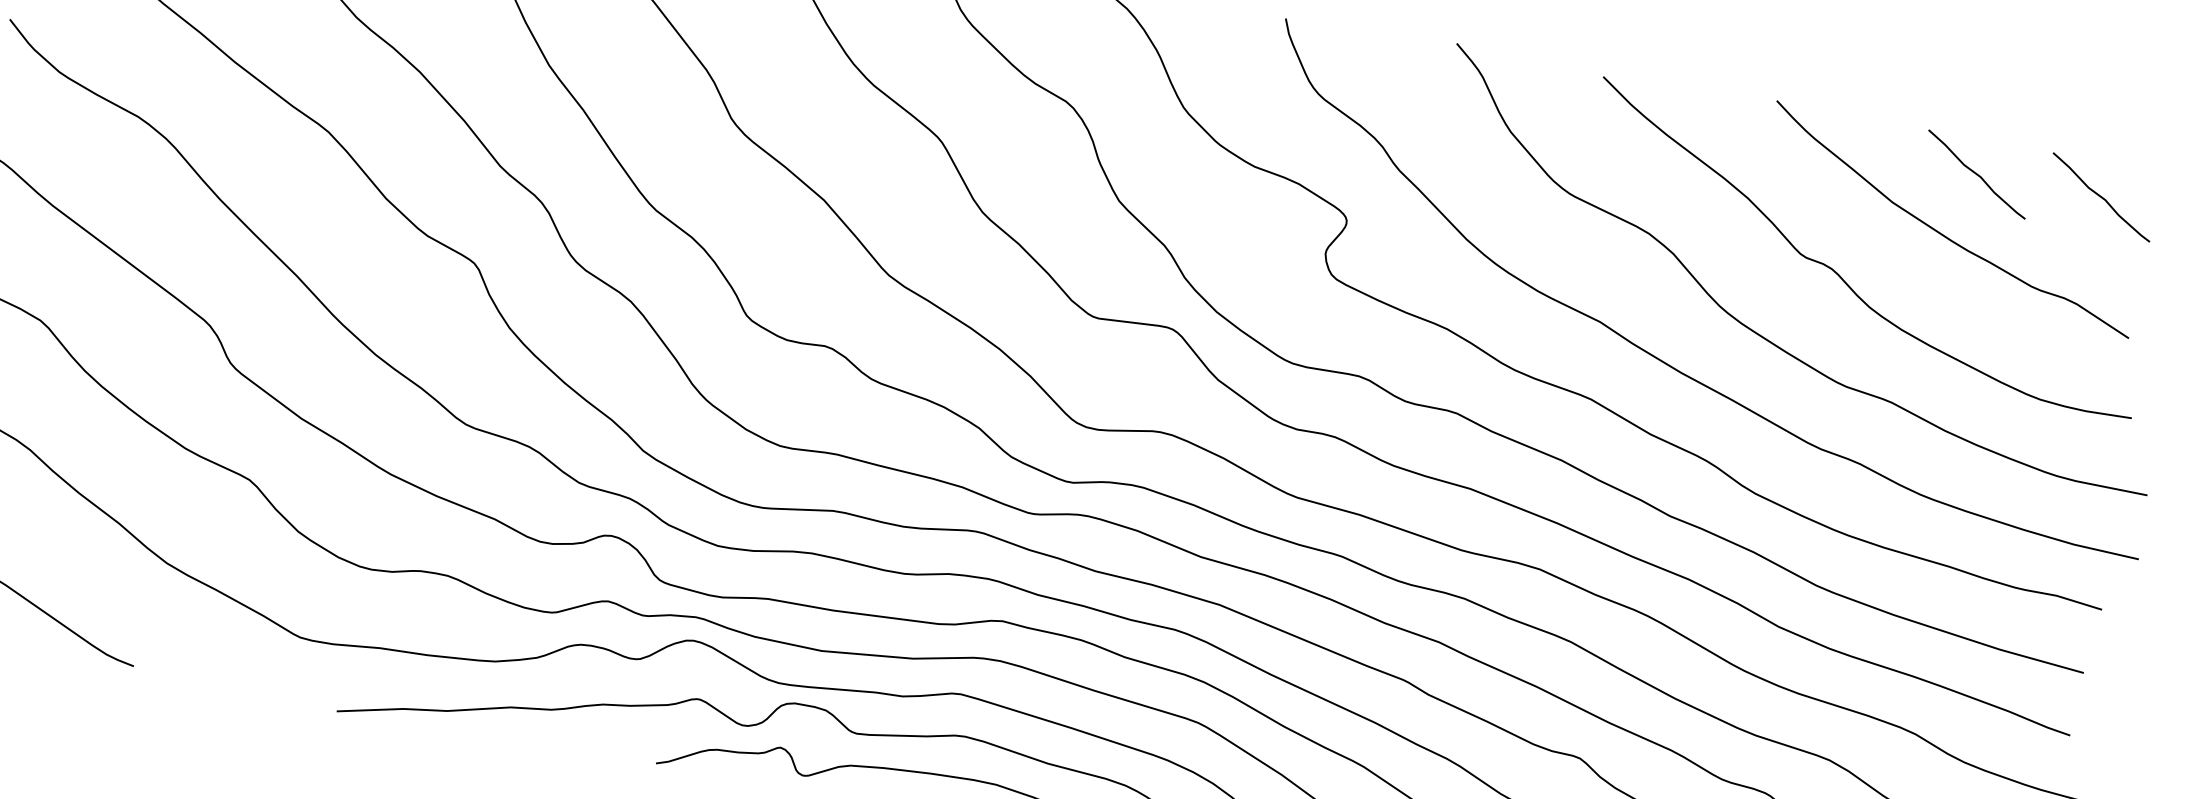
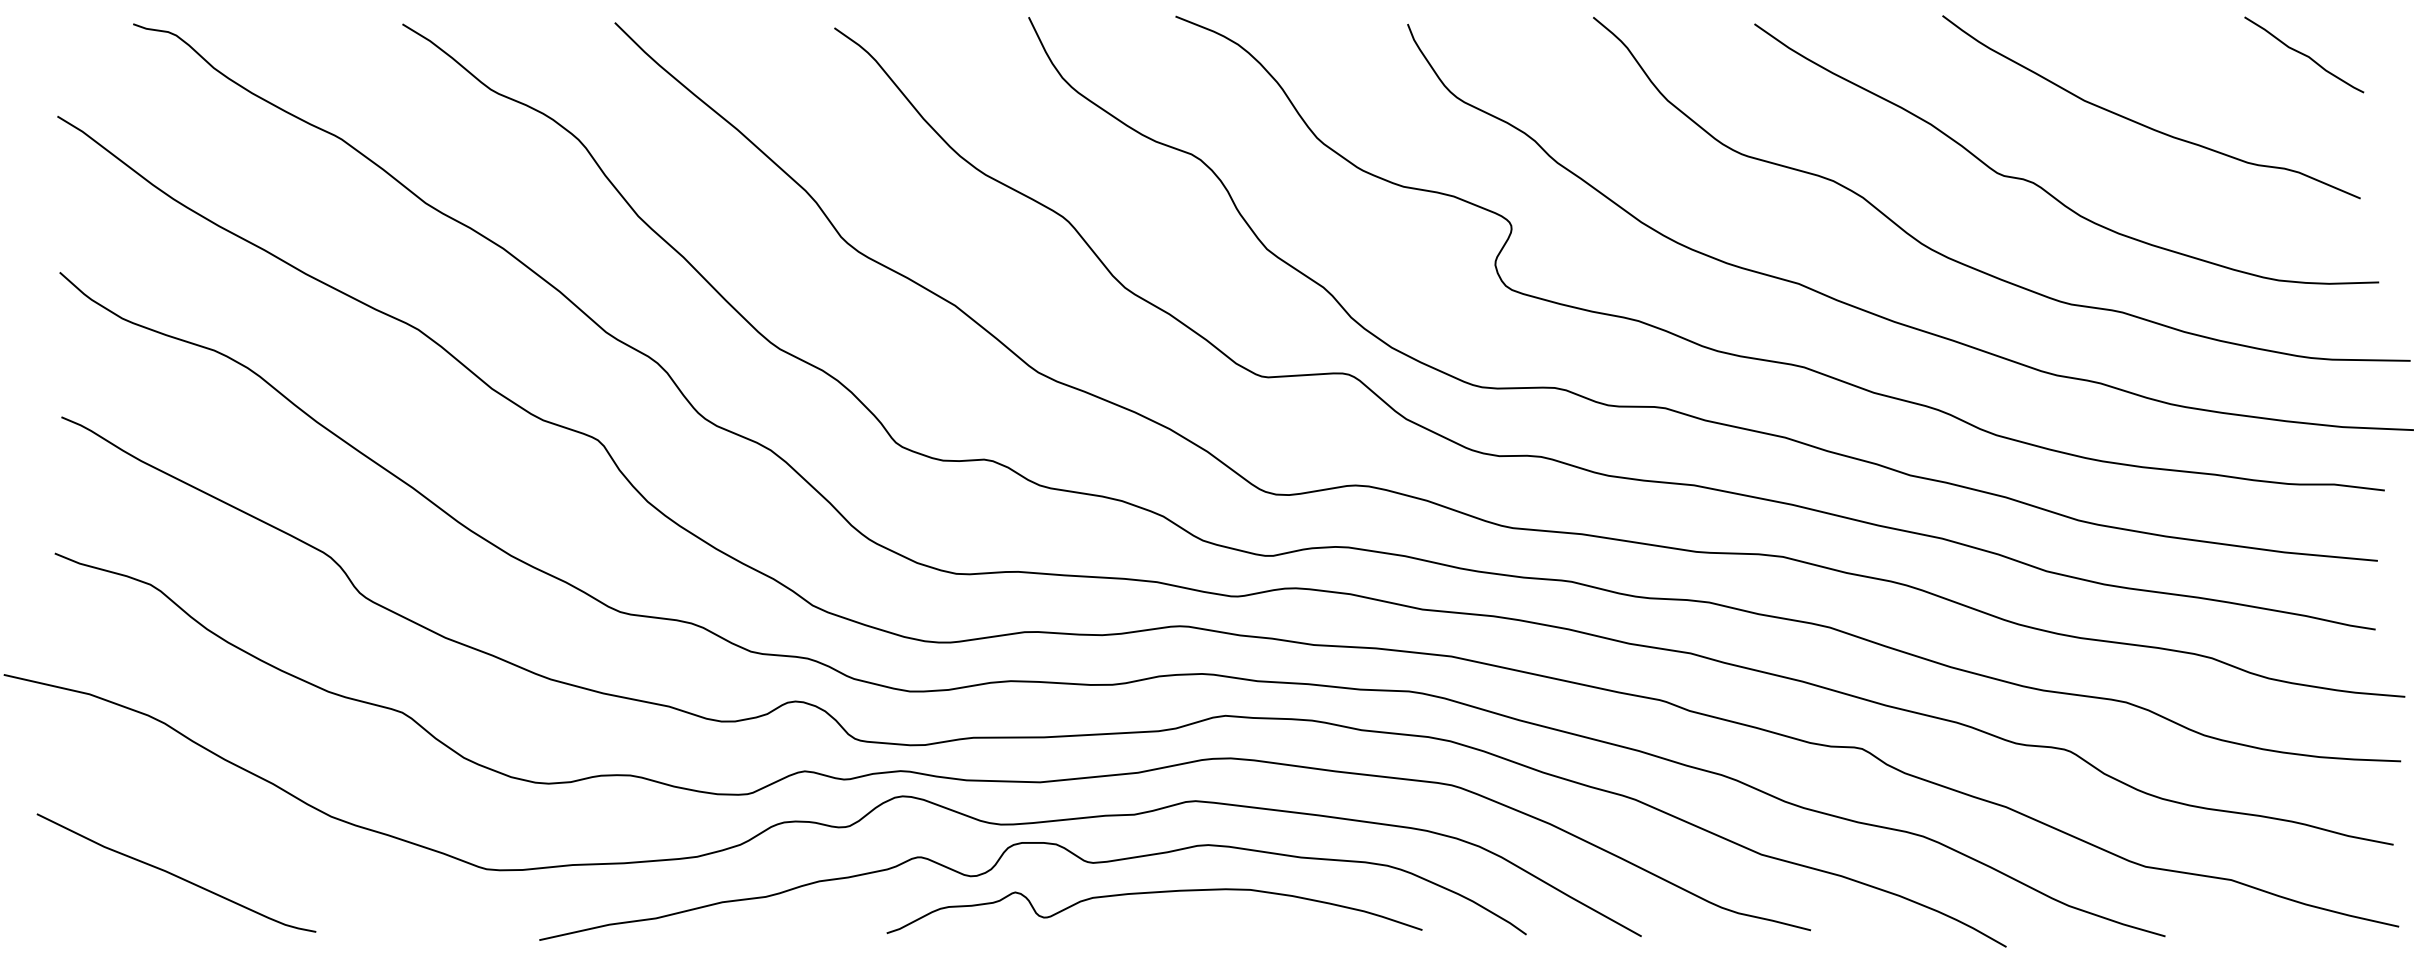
curve: (1977, 174) -> (2168, 54), removed

